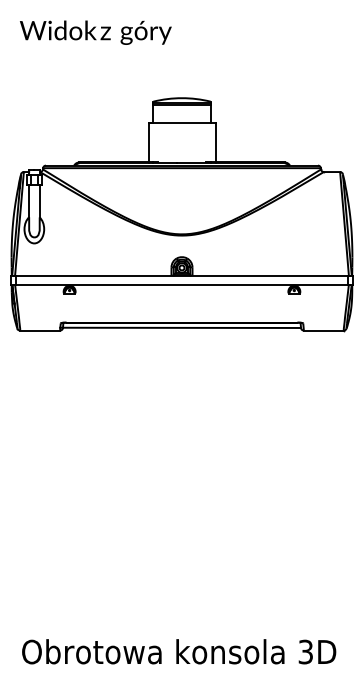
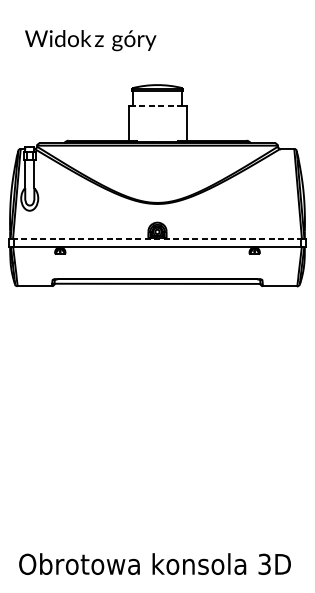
text: (95, 32) -> (90, 40), moved
line: (180, 122) -> (156, 106), solid -> dashed
line: (181, 275) -> (157, 238), solid -> dashed

